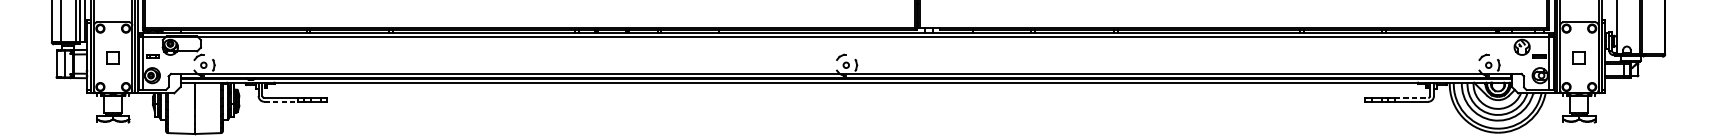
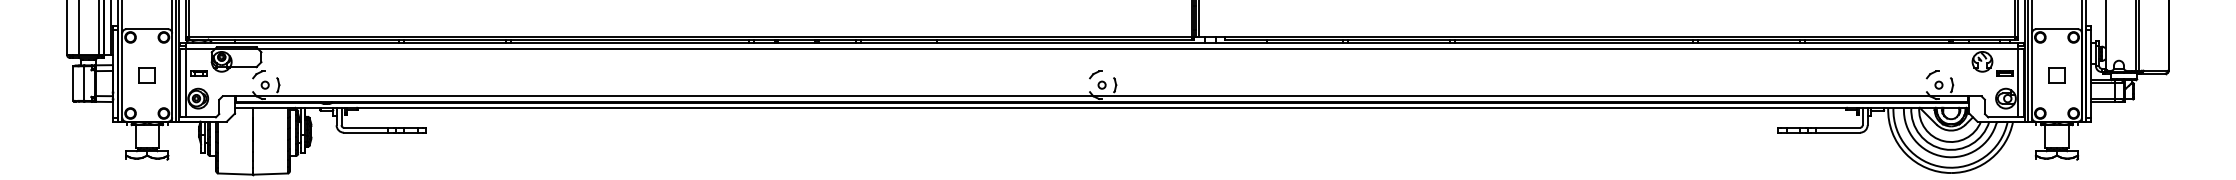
line: (1411, 97) -> (1838, 127), dashed -> solid
line: (280, 101) -> (365, 132), dashed -> solid

